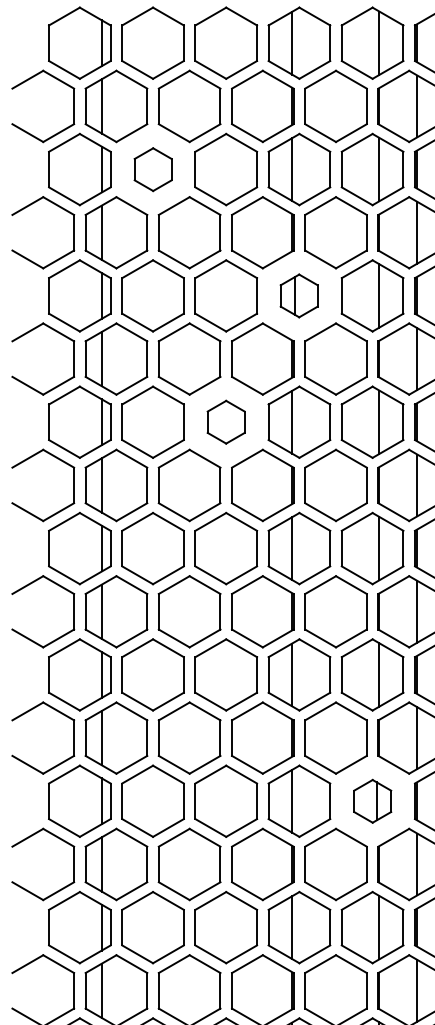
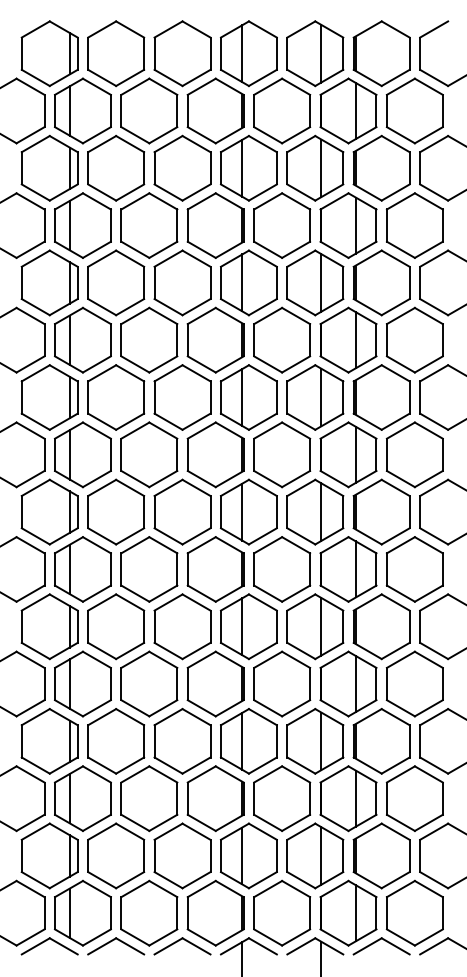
part: (153, 169) -> (116, 168), size x1.67
part: (298, 295) -> (248, 282), size x1.67
part: (226, 422) -> (182, 397), size x1.67
part: (372, 801) -> (315, 741), size x1.67

